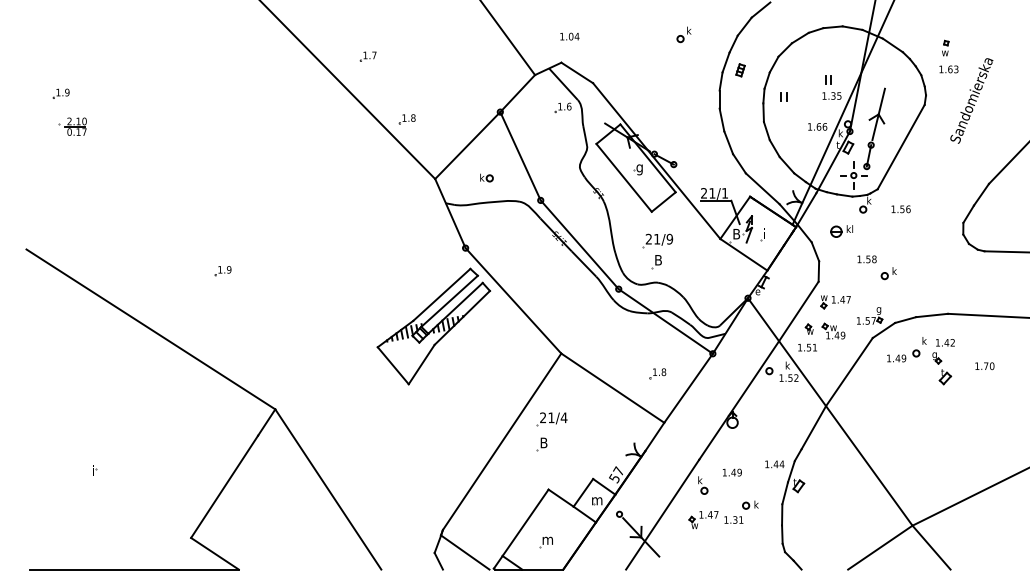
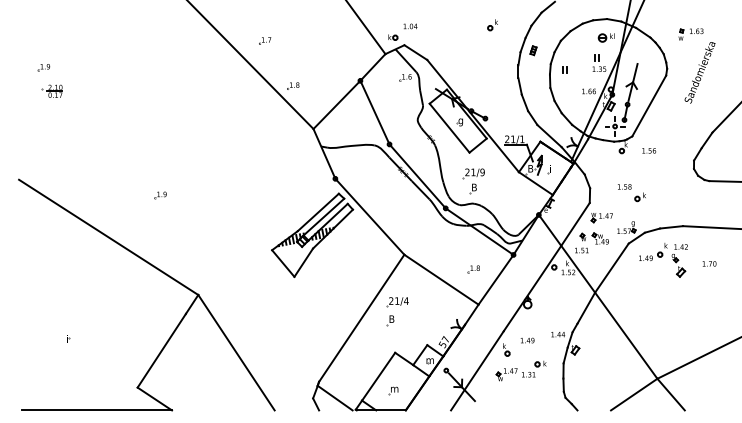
text: (948, 69) -> (696, 31), moved
part: (486, 177) -> (392, 37), moved
part: (841, 231) -> (606, 37), moved

